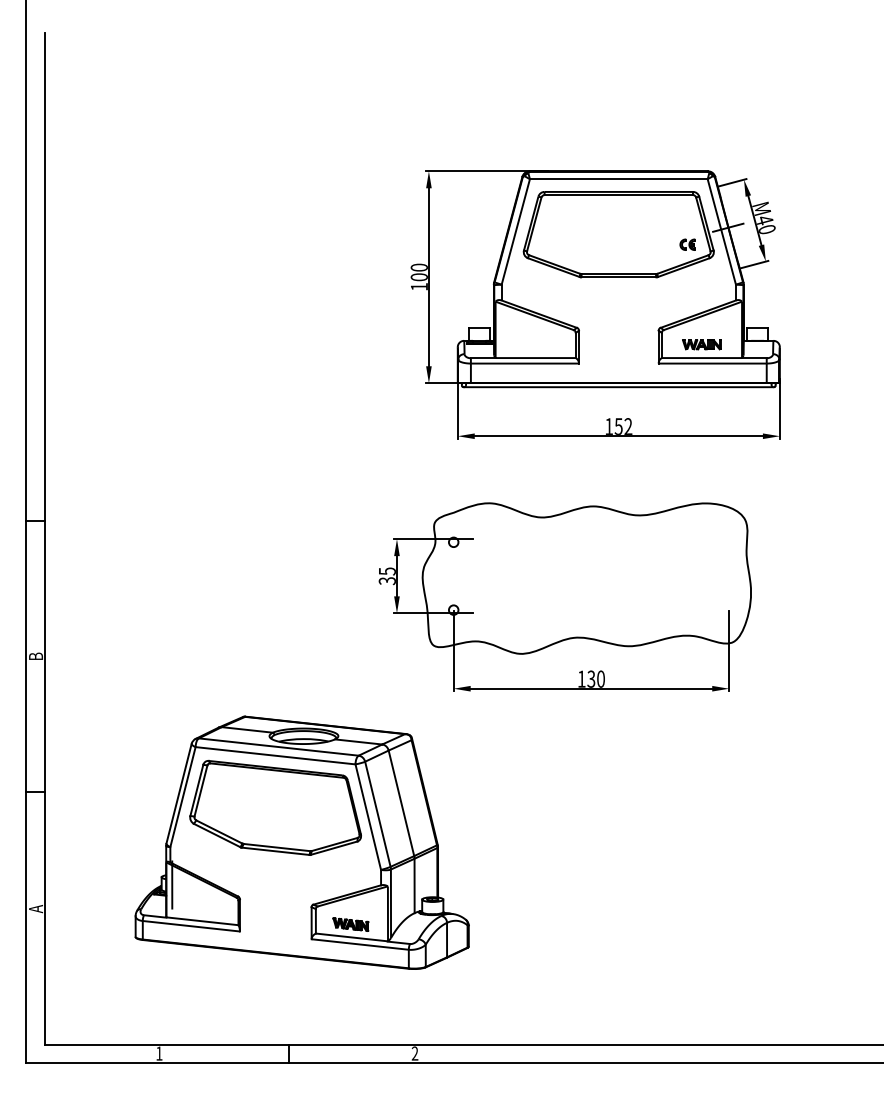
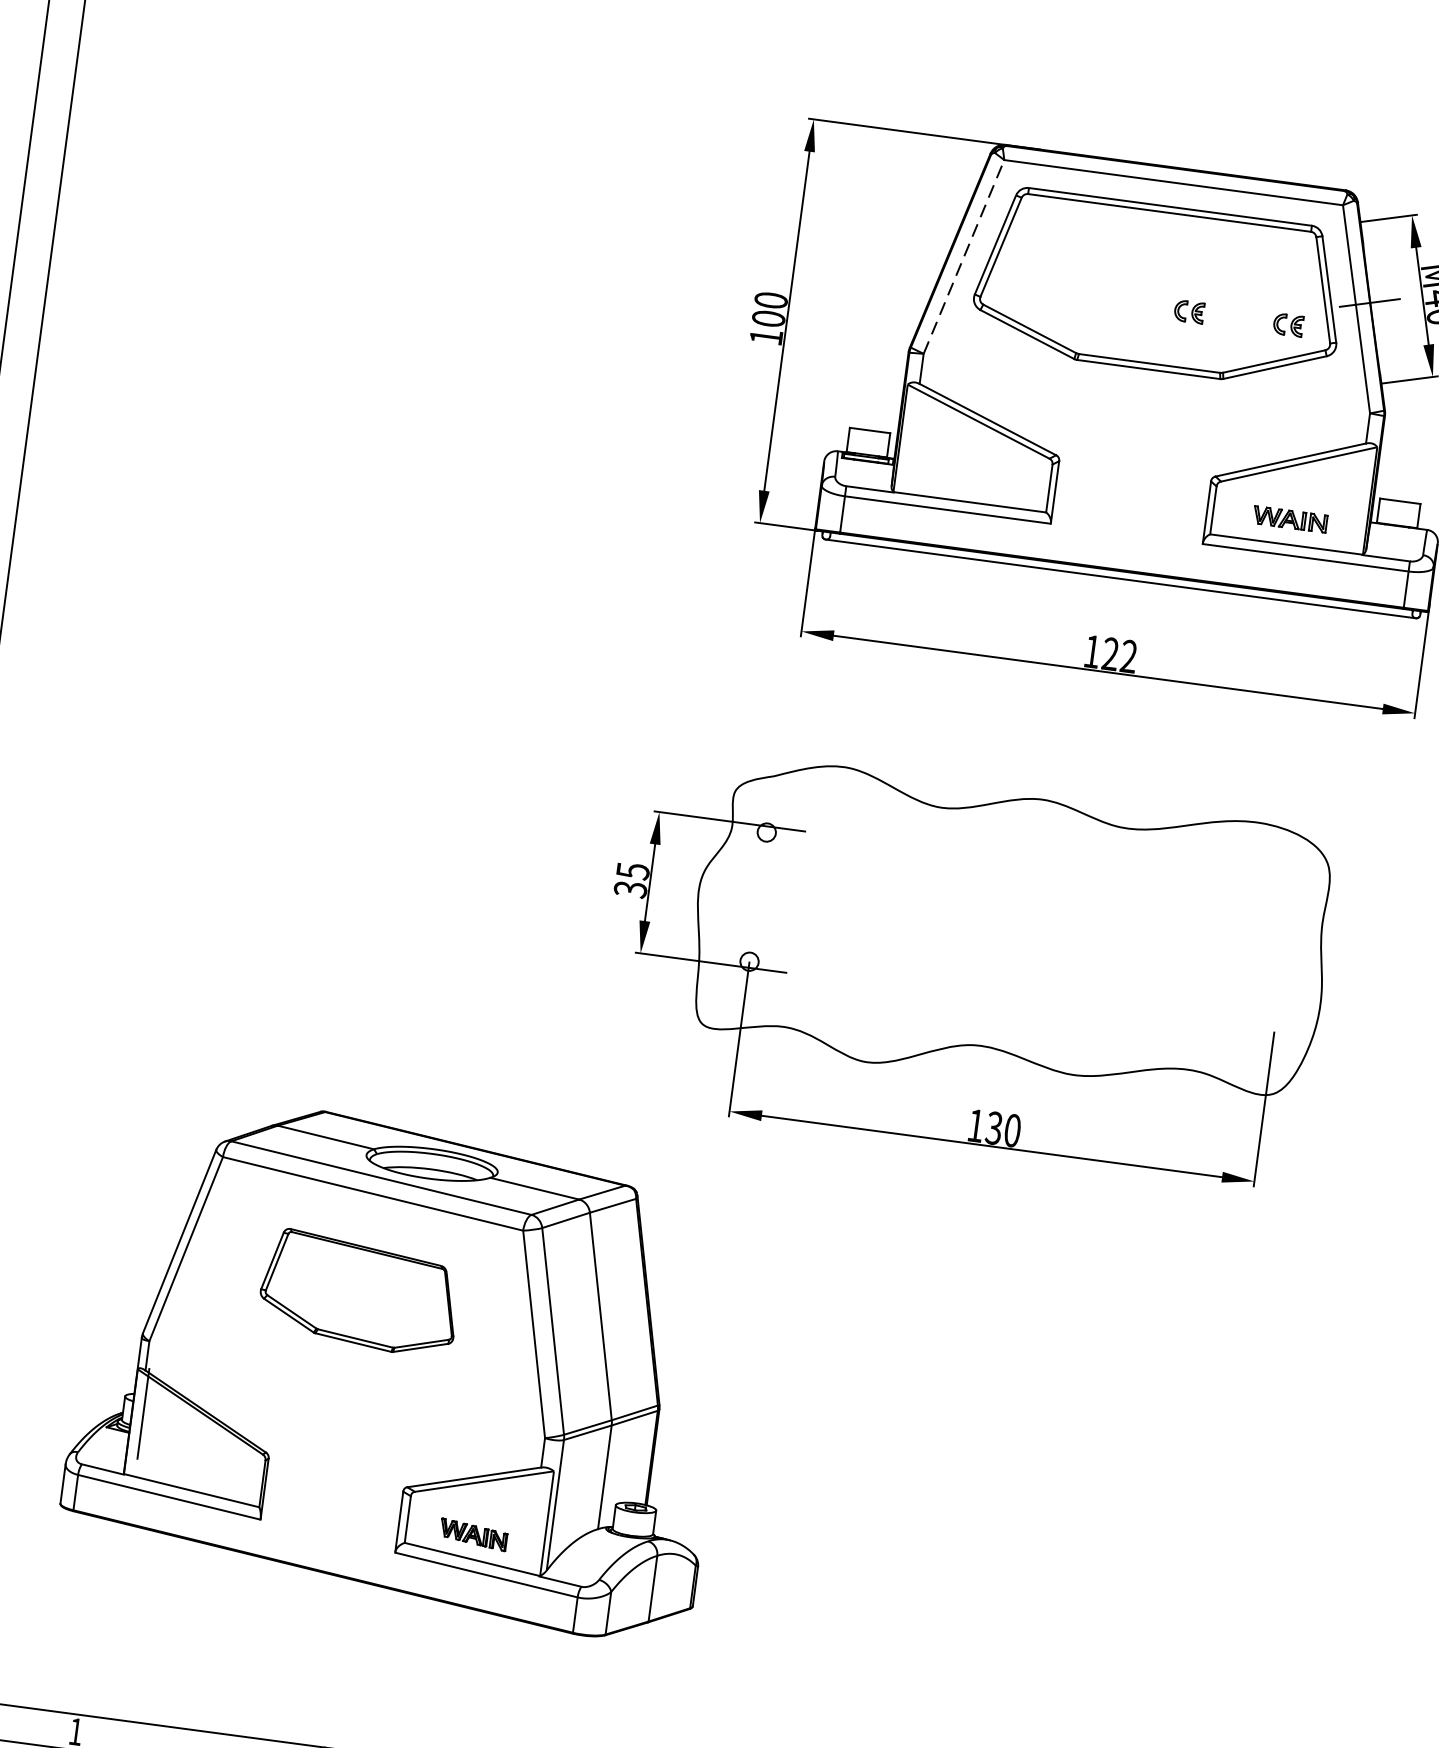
line: (515, 231) -> (963, 256), solid -> dashed
part: (635, 244) -> (1188, 311), added
text: (618, 426) -> (1110, 653), 152 -> 122
part: (275, 807) -> (359, 1292), size x0.6

